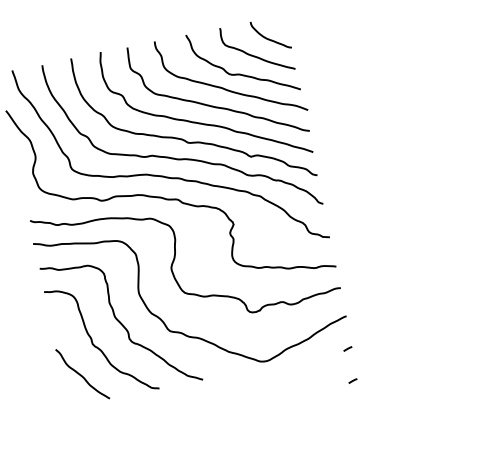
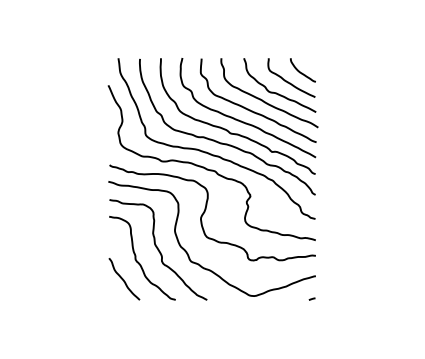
curve: (351, 380) -> (310, 321), removed

